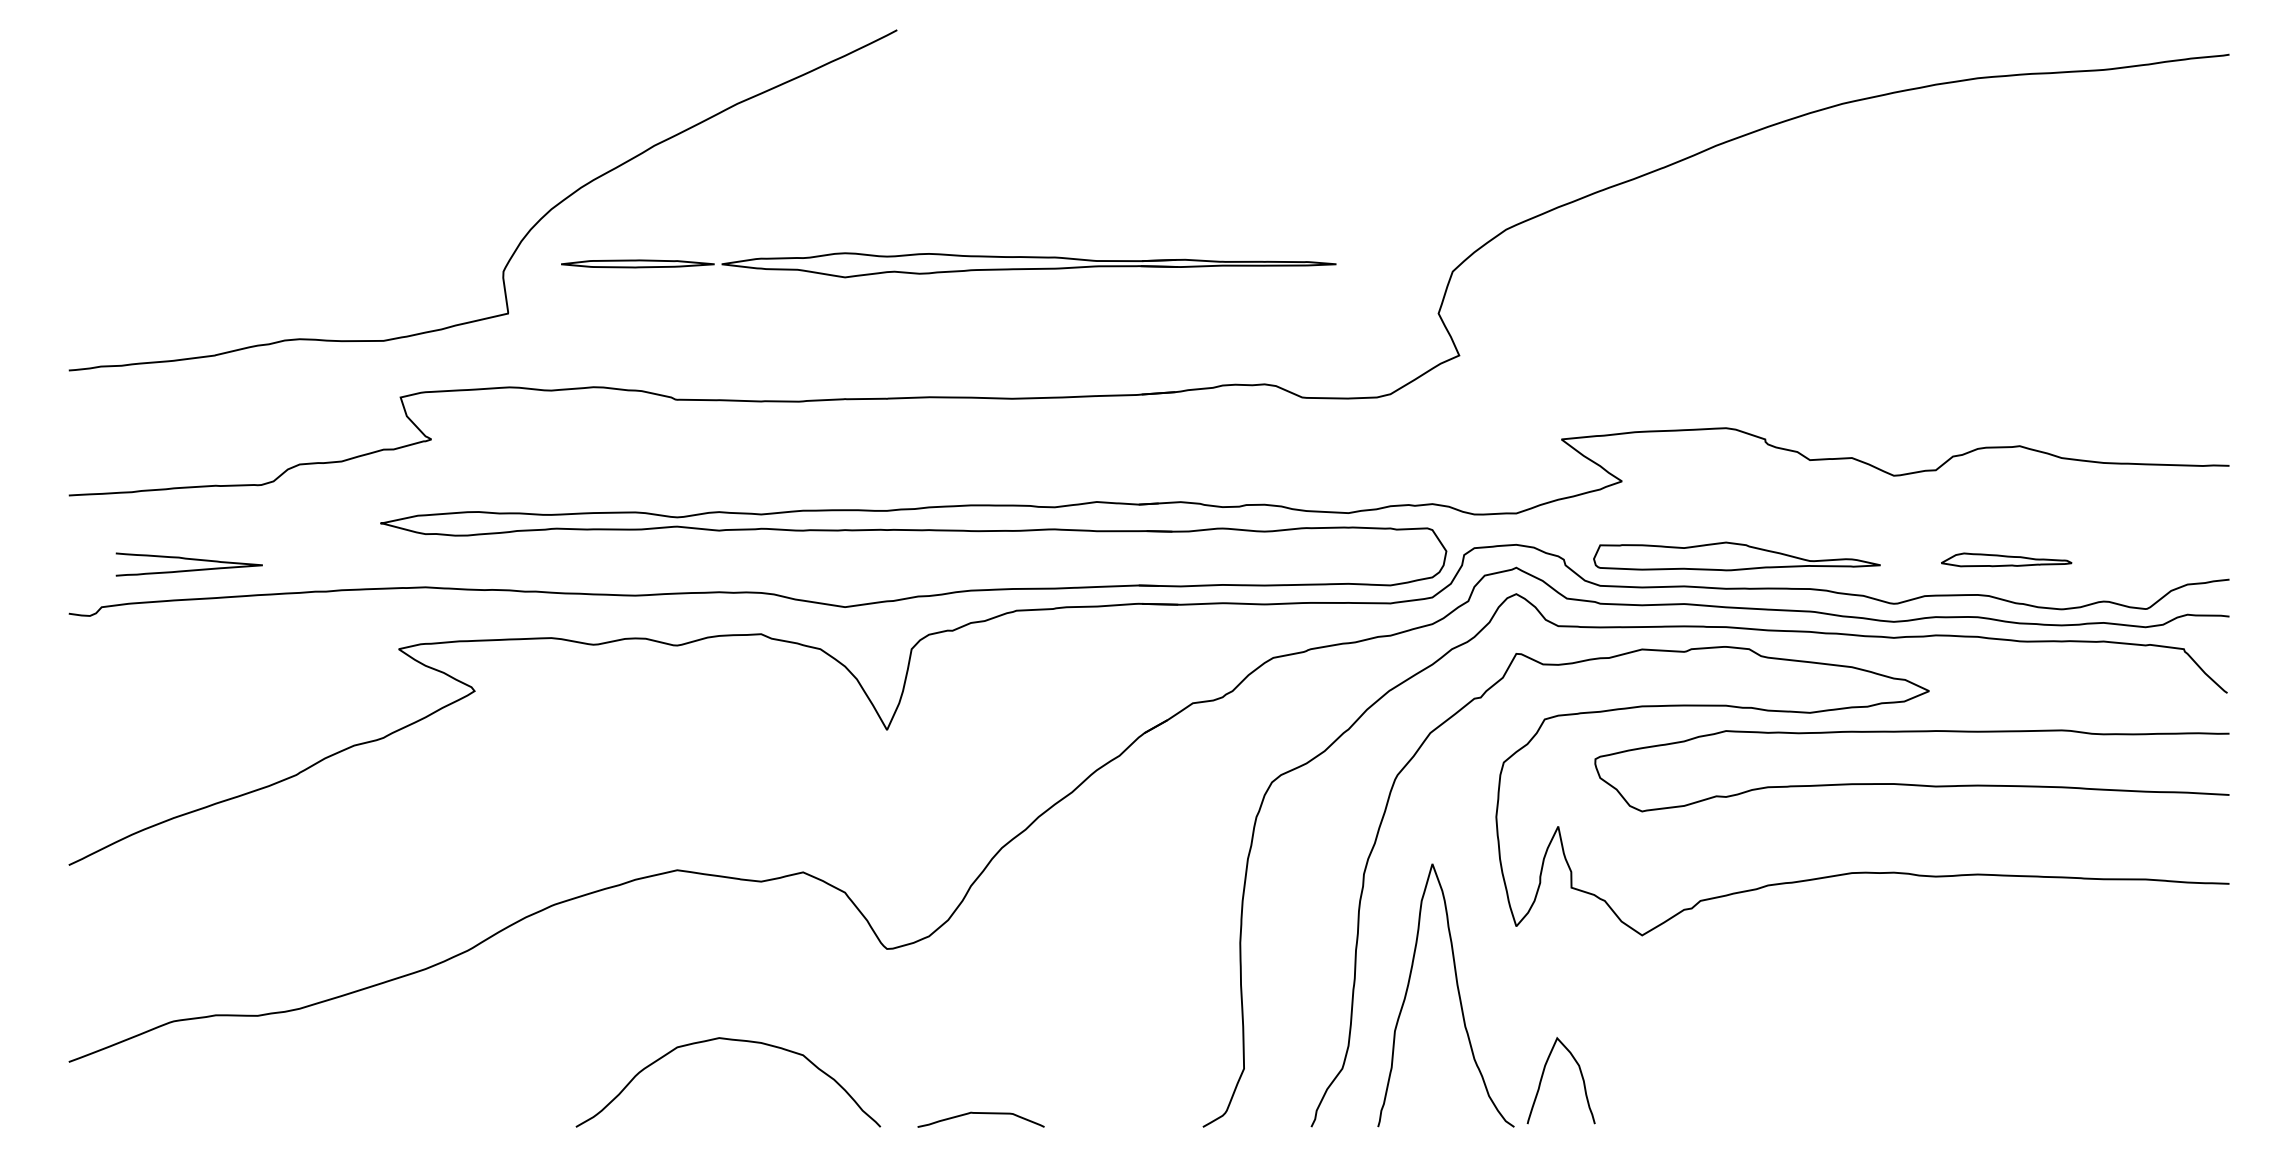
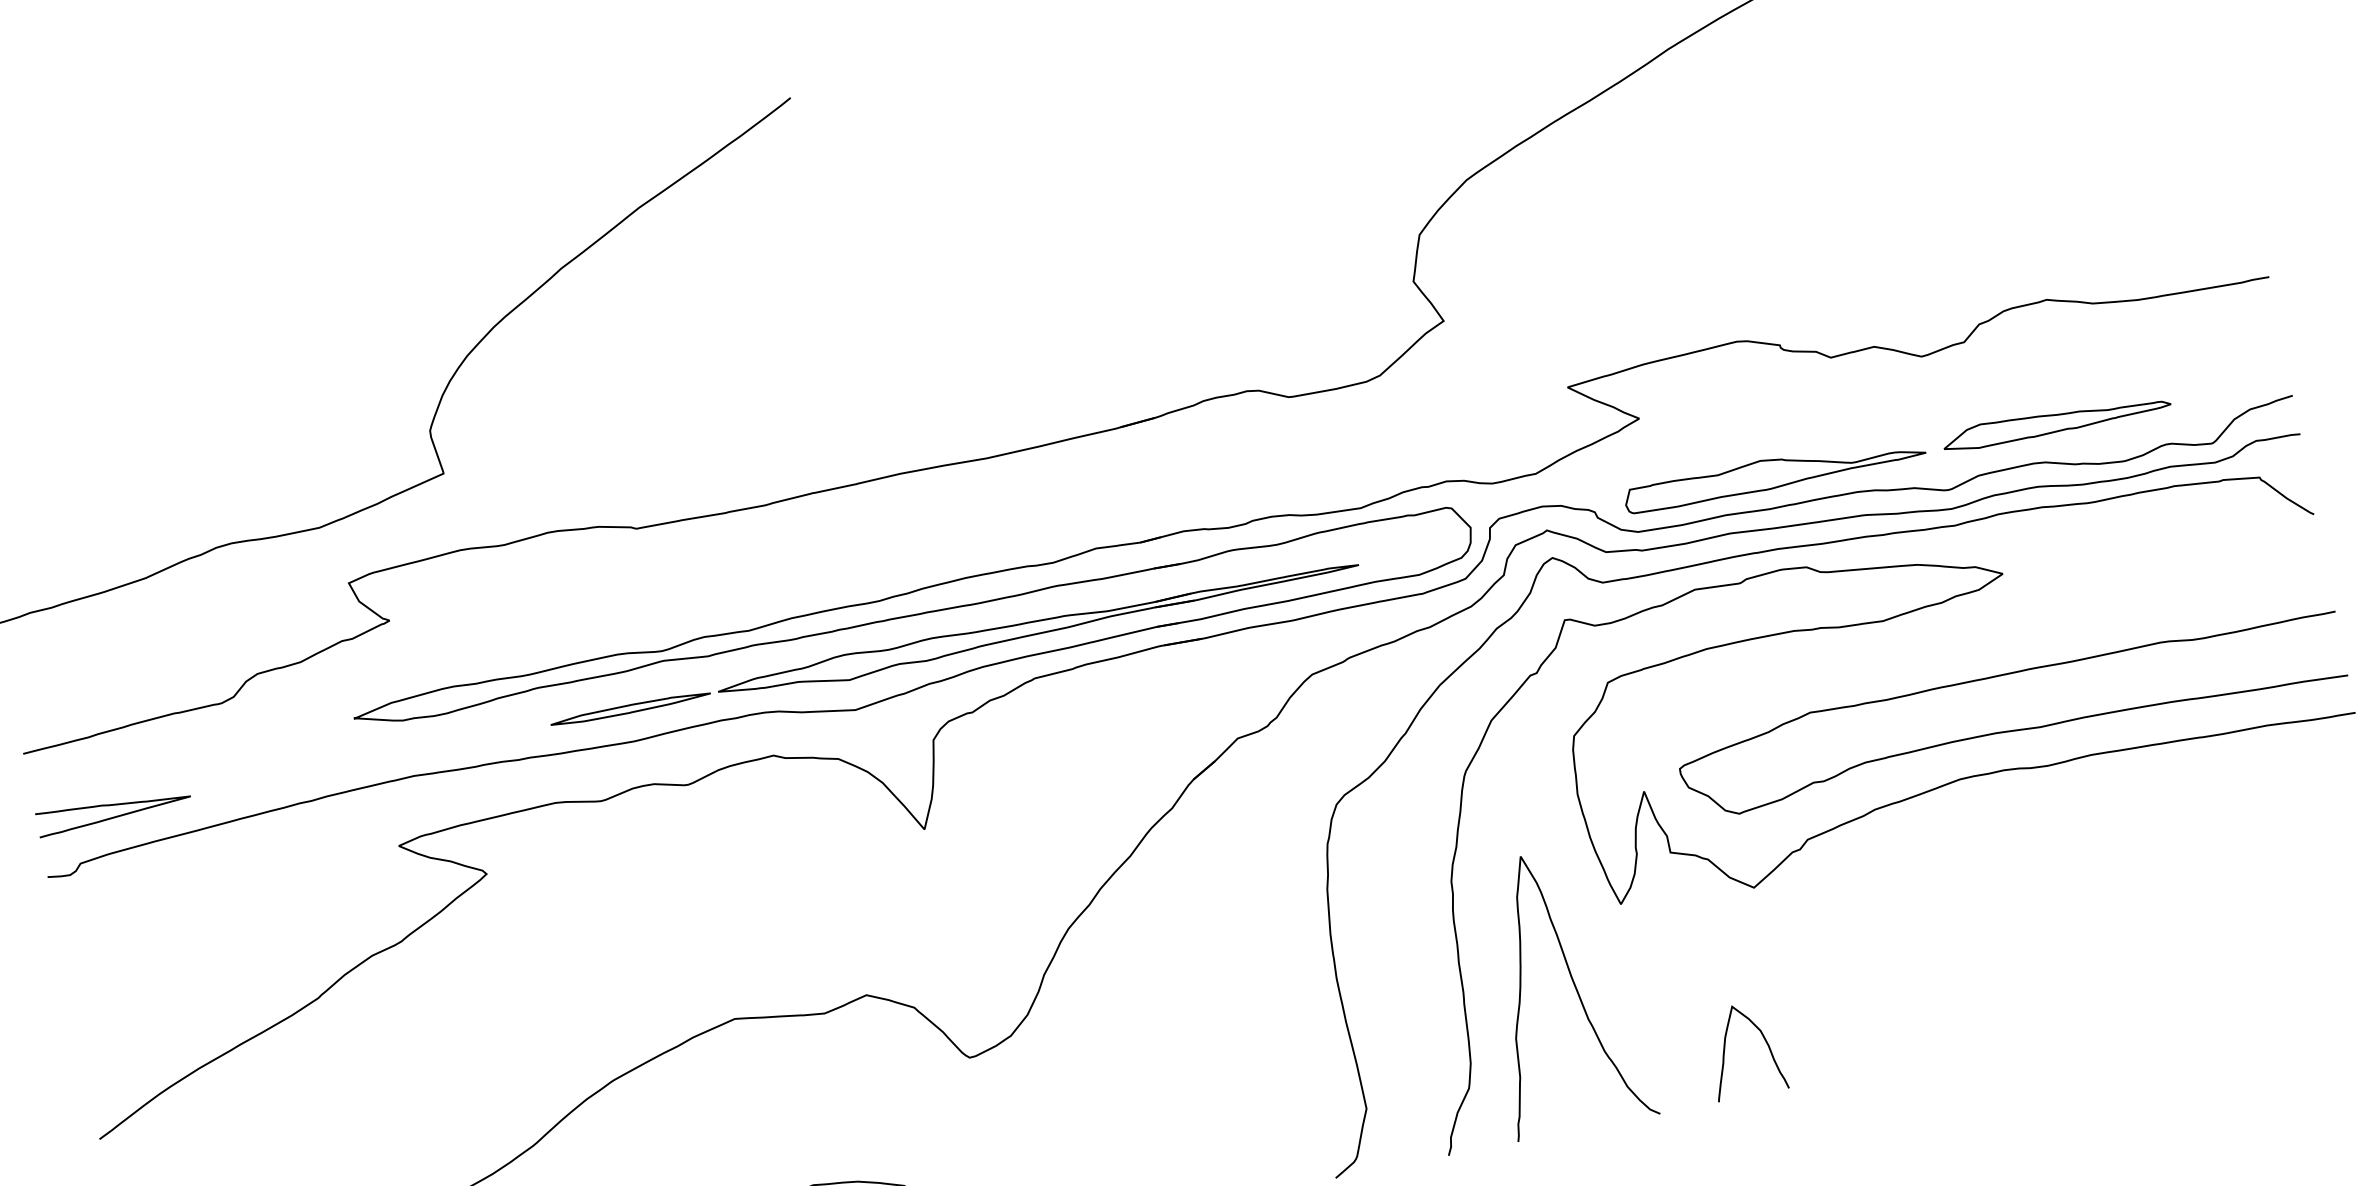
part: (948, 265) -> (954, 646), moved
curve: (188, 559) -> (112, 805), moved
part: (2006, 559) -> (2056, 420), size x1.67
curve: (1908, 783) -> (2011, 729), moved
curve: (1543, 1075) -> (1725, 1048), moved

